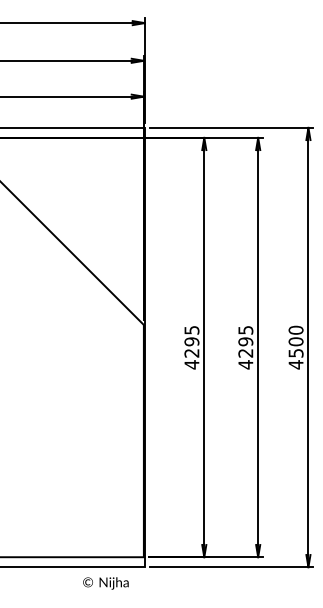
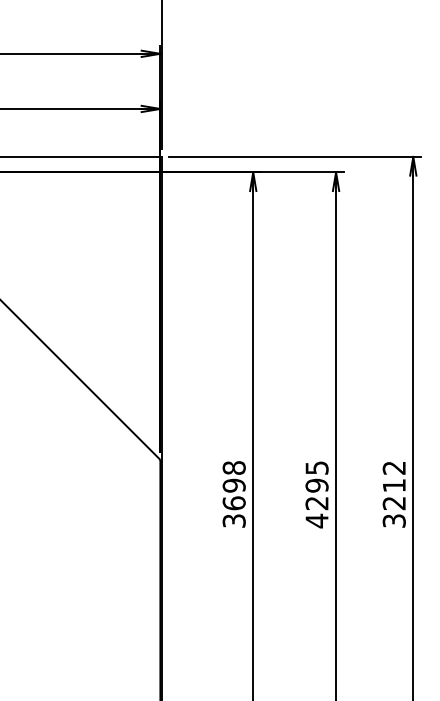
text: (191, 347) -> (233, 494), 4295 -> 3698
text: (295, 347) -> (393, 494), 4500 -> 3212

